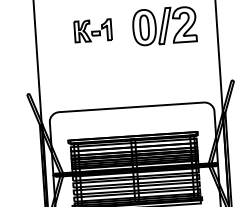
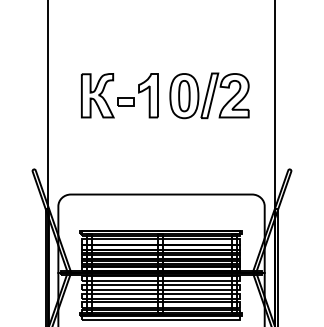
part: (92, 30) -> (119, 95), size x1.67

